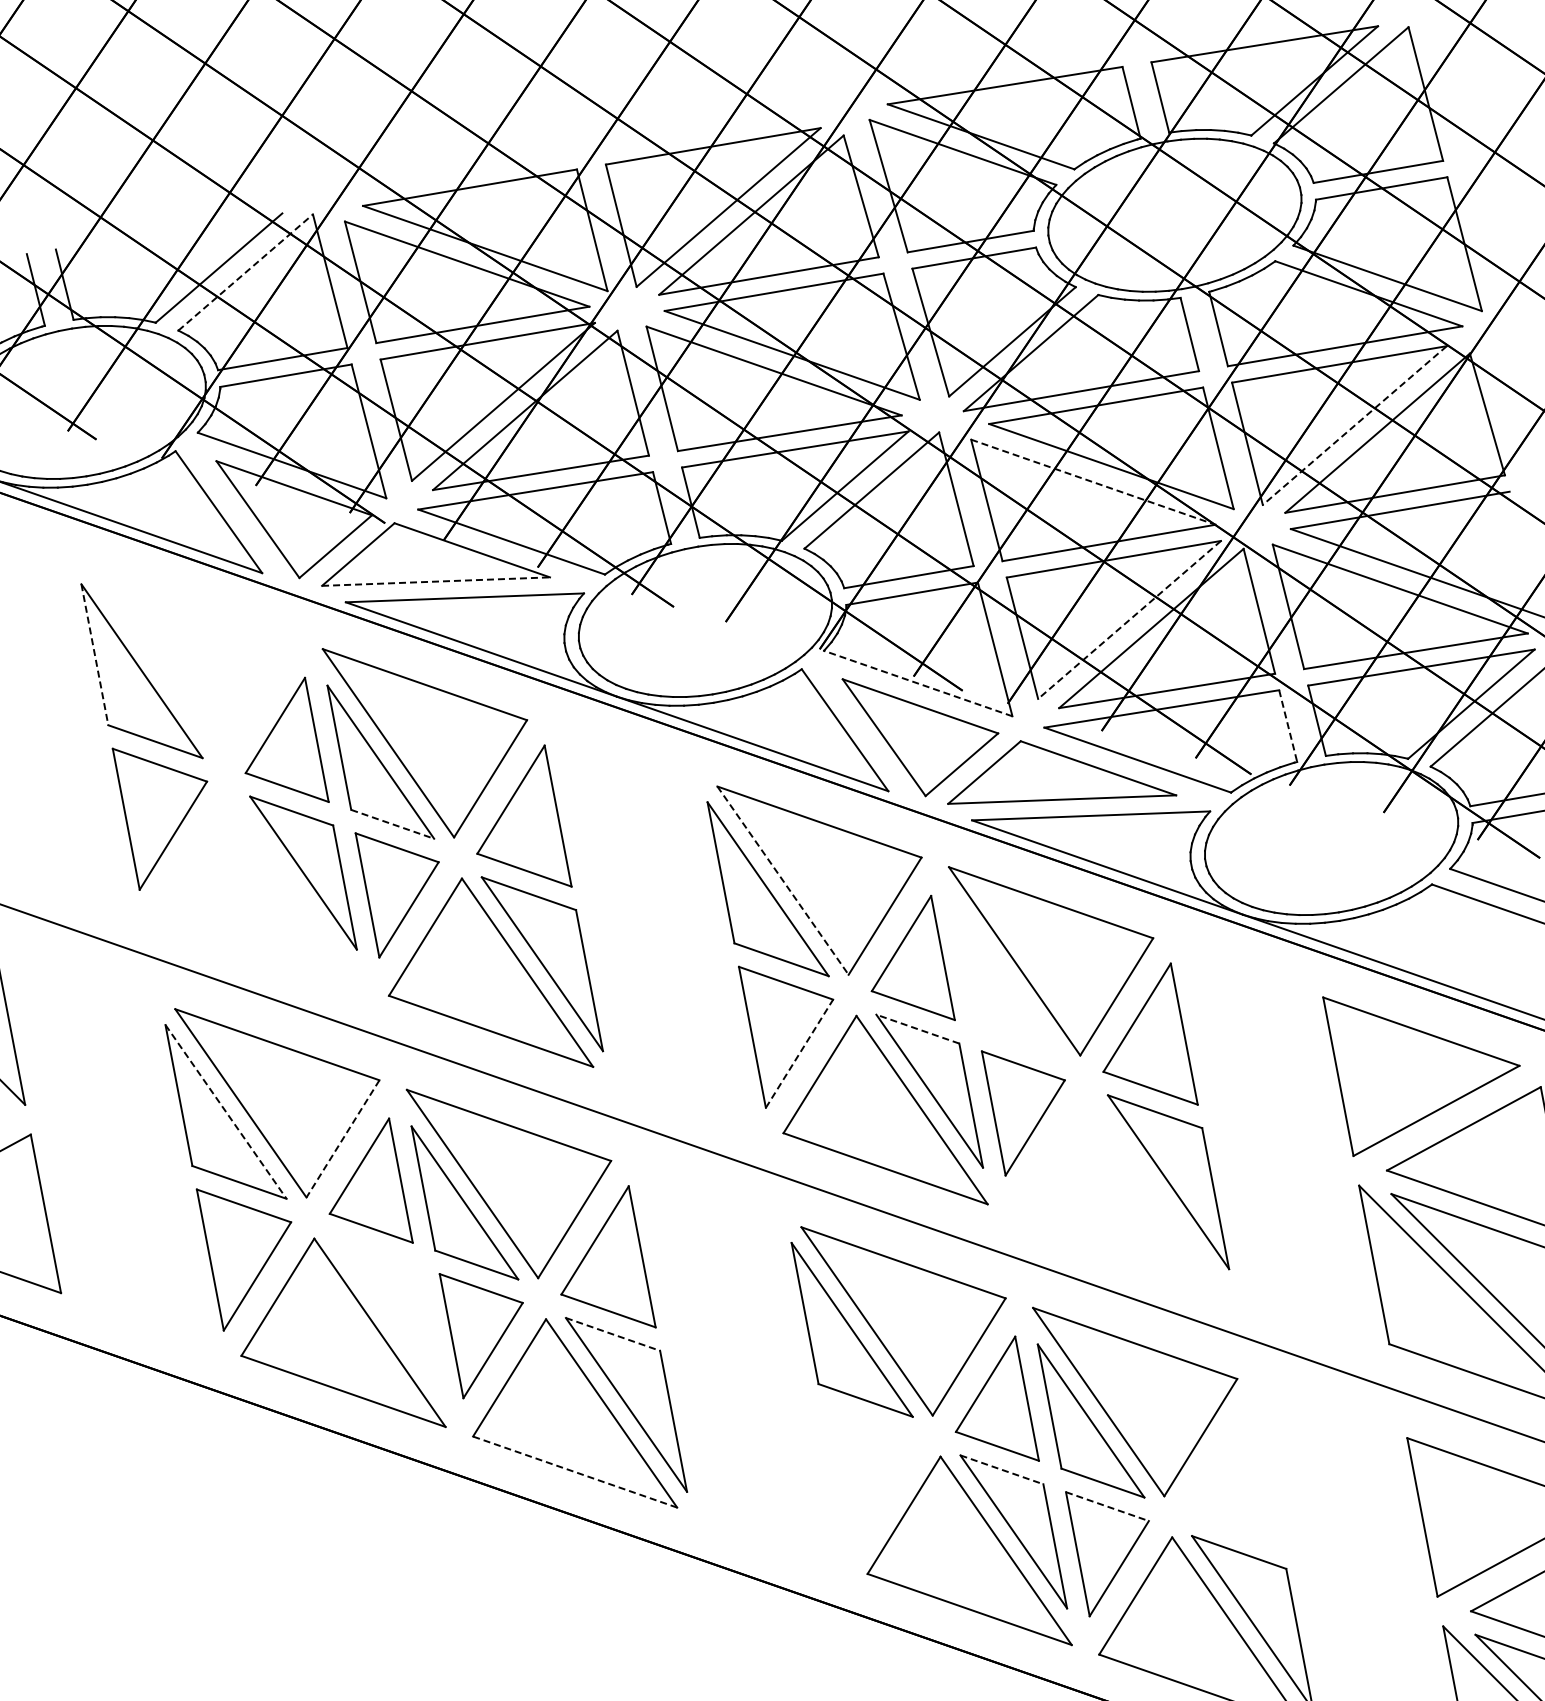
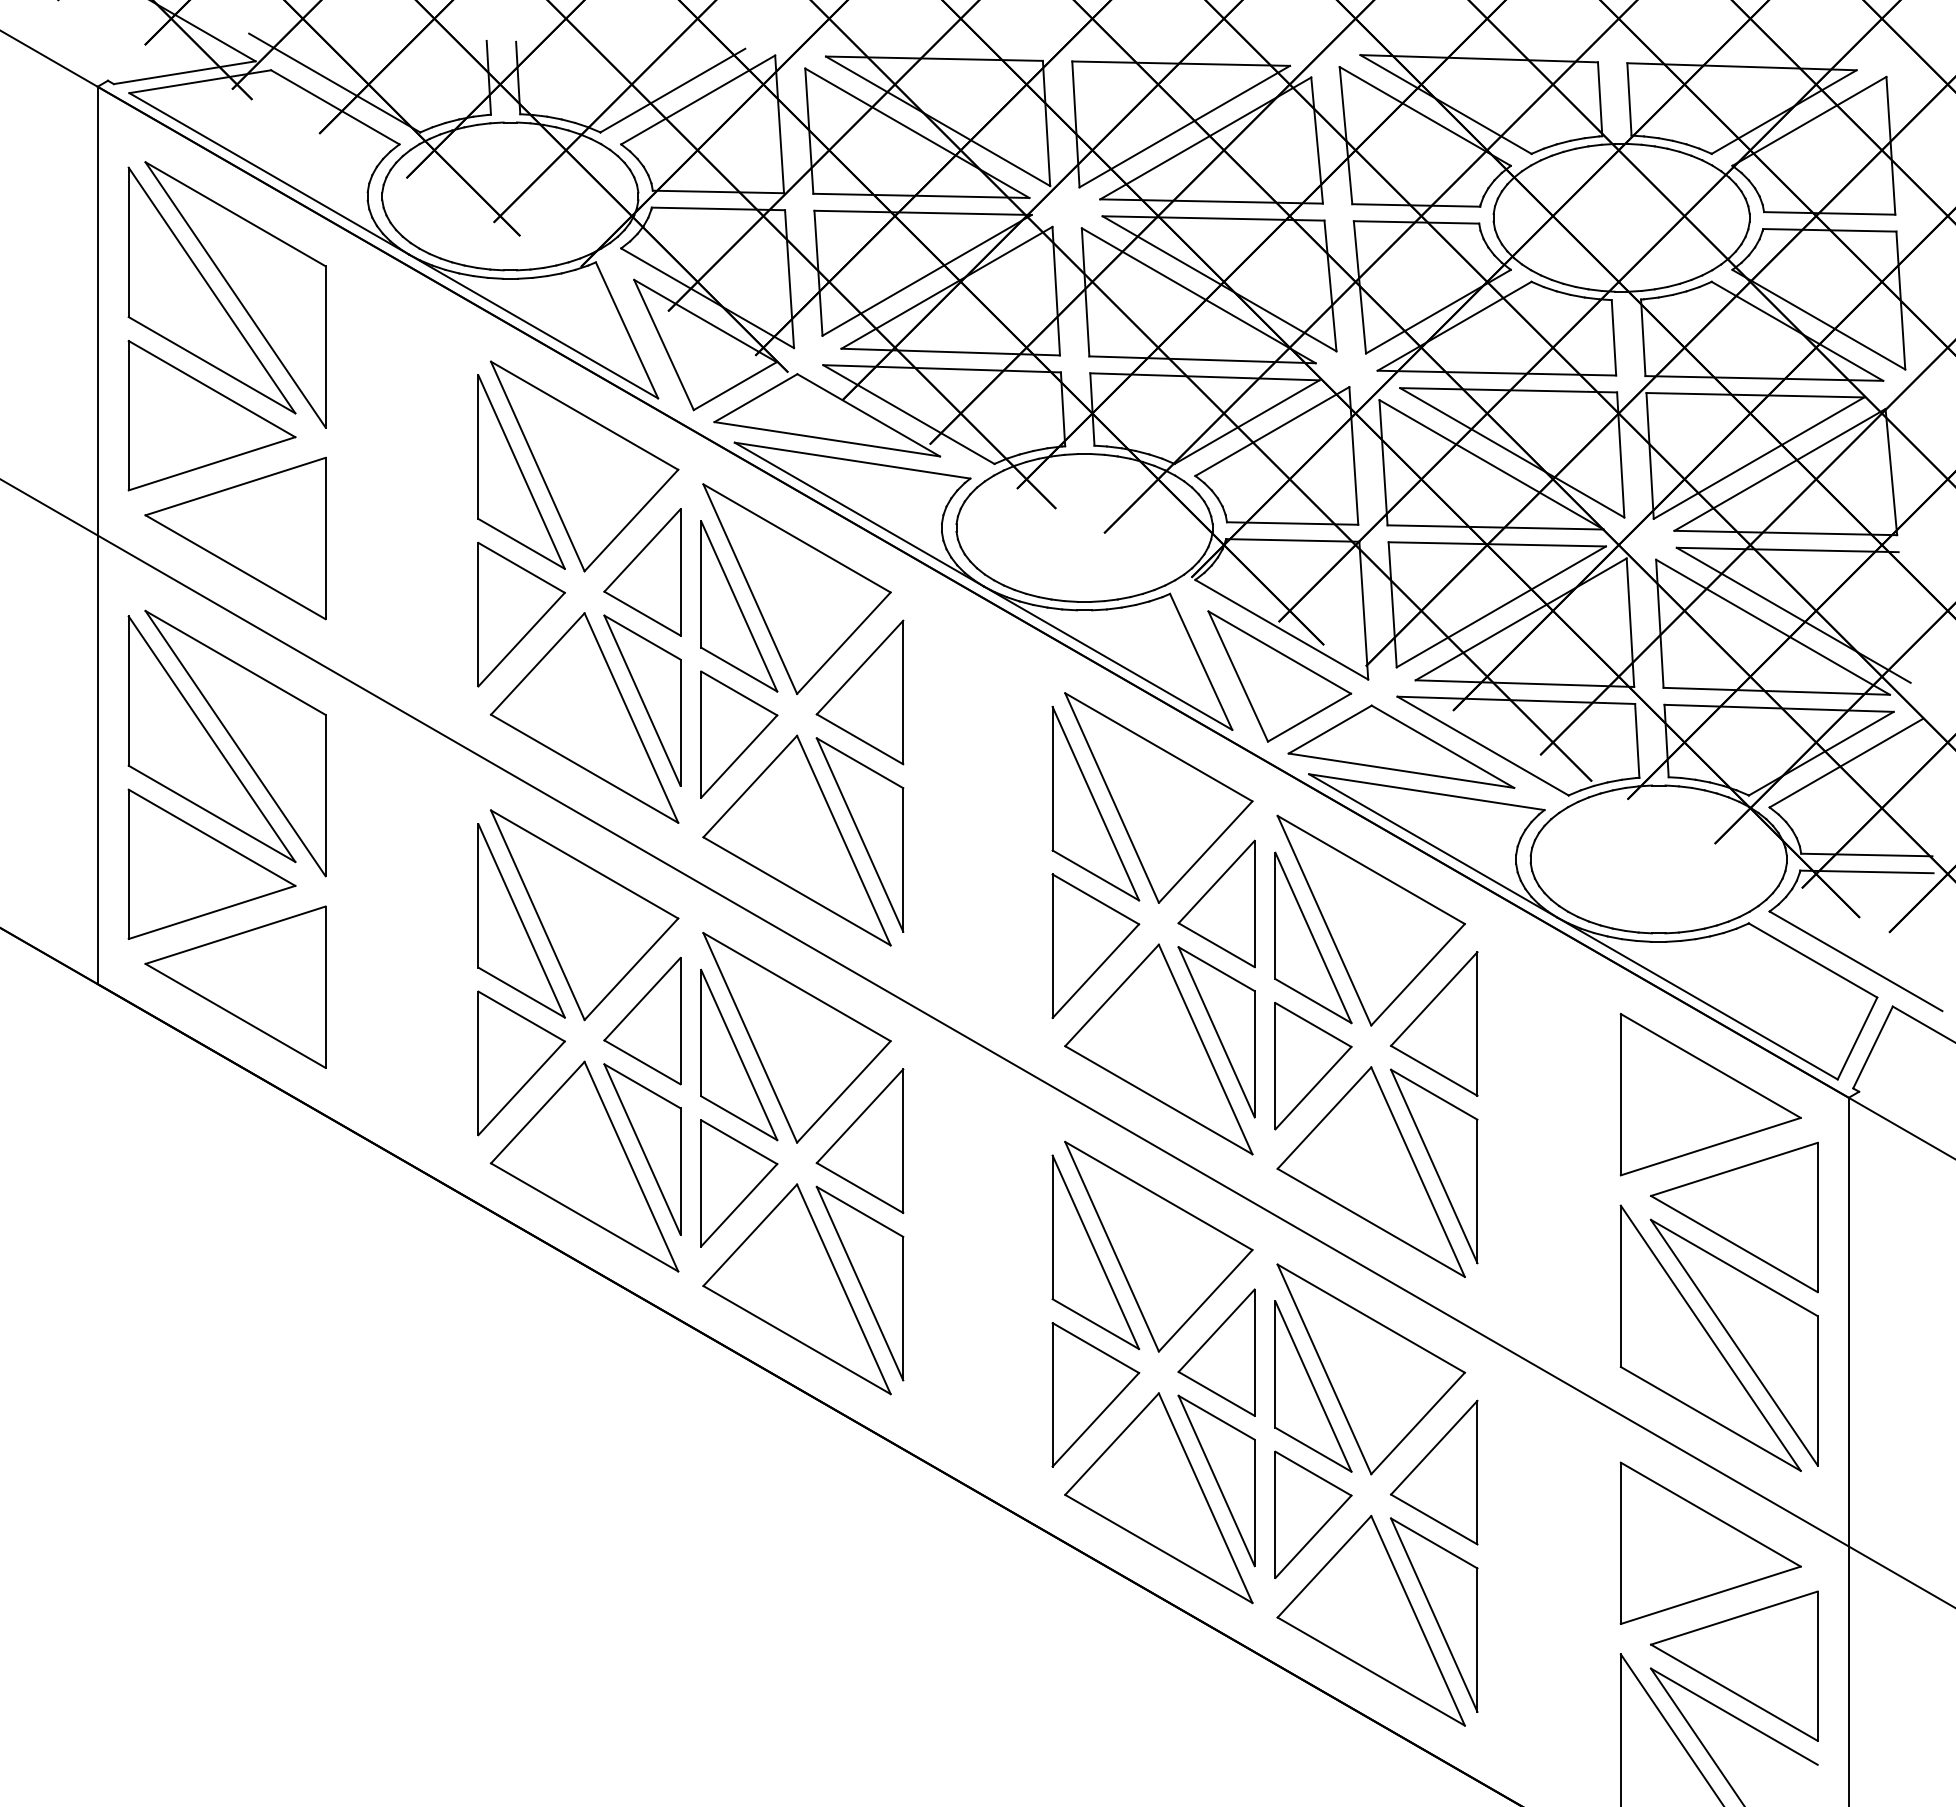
line: (245, 271) -> (698, 99), dashed -> solid
line: (1354, 426) -> (1758, 458), dashed -> solid
line: (1094, 482) -> (1492, 465), dashed -> solid
line: (436, 581) -> (827, 439), dashed -> solid
line: (1129, 619) -> (1501, 606), dashed -> solid
part: (202, 653) -> (584, 466), added
line: (94, 655) -> (478, 447), dashed -> solid
line: (917, 683) -> (1281, 629), dashed -> solid
line: (1288, 725) -> (1637, 740), dashed -> solid
line: (392, 824) -> (739, 669), dashed -> solid
line: (783, 881) -> (1112, 798), dashed -> solid
part: (249, 900) -> (584, 717), added
part: (1007, 979) -> (1313, 937), added
line: (917, 1029) -> (1216, 969), dashed -> solid
line: (799, 1054) -> (1095, 971), dashed -> solid
line: (225, 1111) -> (521, 920), dashed -> solid
line: (343, 1139) -> (631, 969), dashed -> solid
part: (1106, 1199) -> (1370, 1171), added
part: (387, 1313) -> (642, 1149), added
line: (613, 1333) -> (860, 1211), dashed -> solid
part: (878, 1469) -> (1095, 1394), added
line: (1001, 1469) -> (1216, 1417), dashed -> solid
line: (574, 1471) -> (796, 1339), dashed -> solid
part: (1225, 1482) -> (1433, 1472), added
line: (1107, 1506) -> (1313, 1473), dashed -> solid

